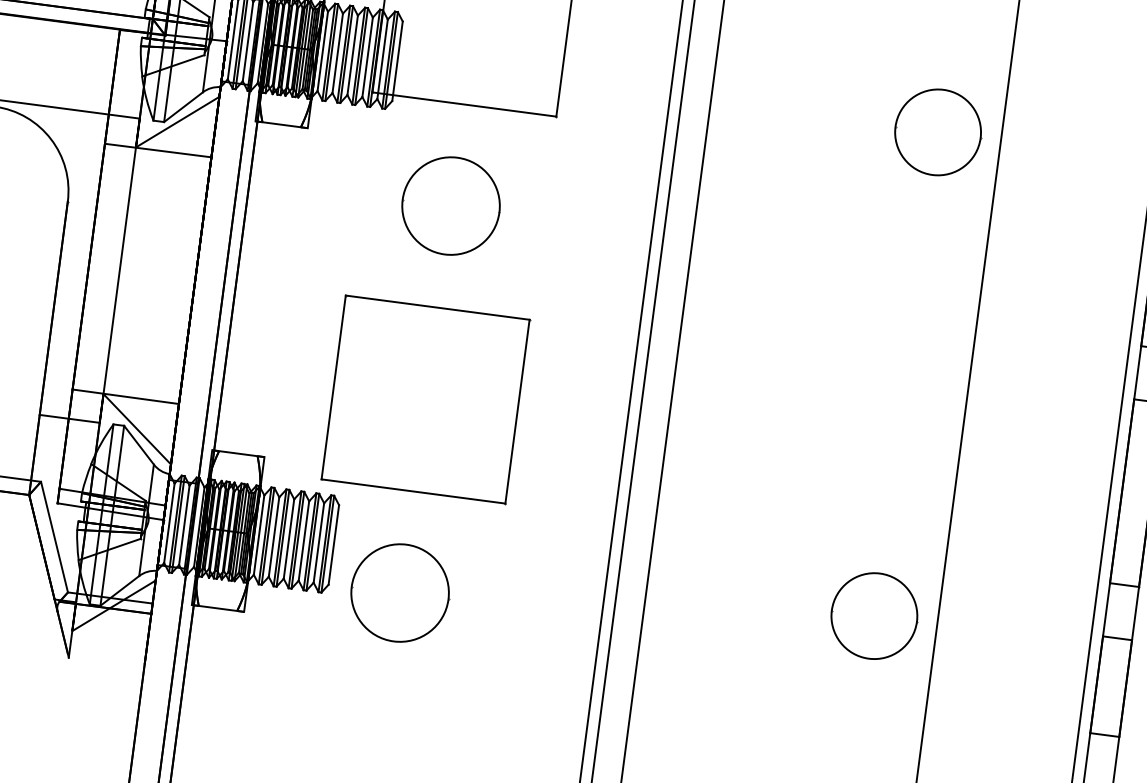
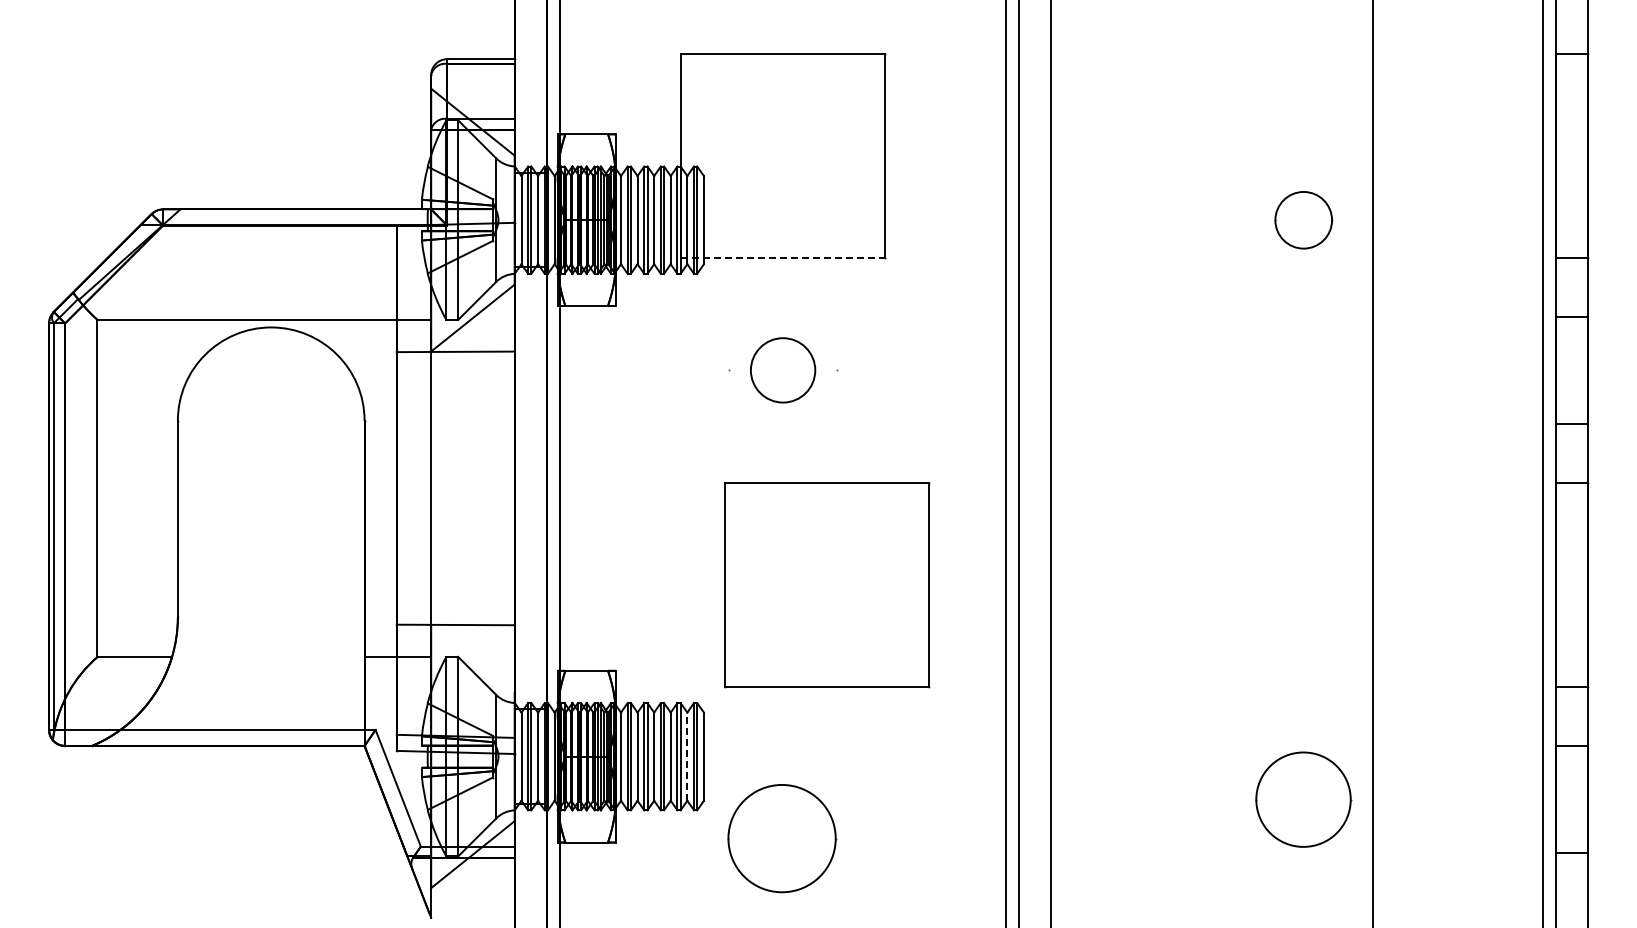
line: (464, 104) -> (783, 257), solid -> dashed
part: (938, 132) -> (1303, 220), size x0.6
circle: (450, 206) -> (782, 370), size x0.6
part: (425, 400) -> (827, 585), moved
line: (136, 428) -> (472, 658), removed
line: (319, 542) -> (687, 756), solid -> dashed
part: (400, 593) -> (782, 838), moved
part: (874, 615) -> (1303, 799), moved

